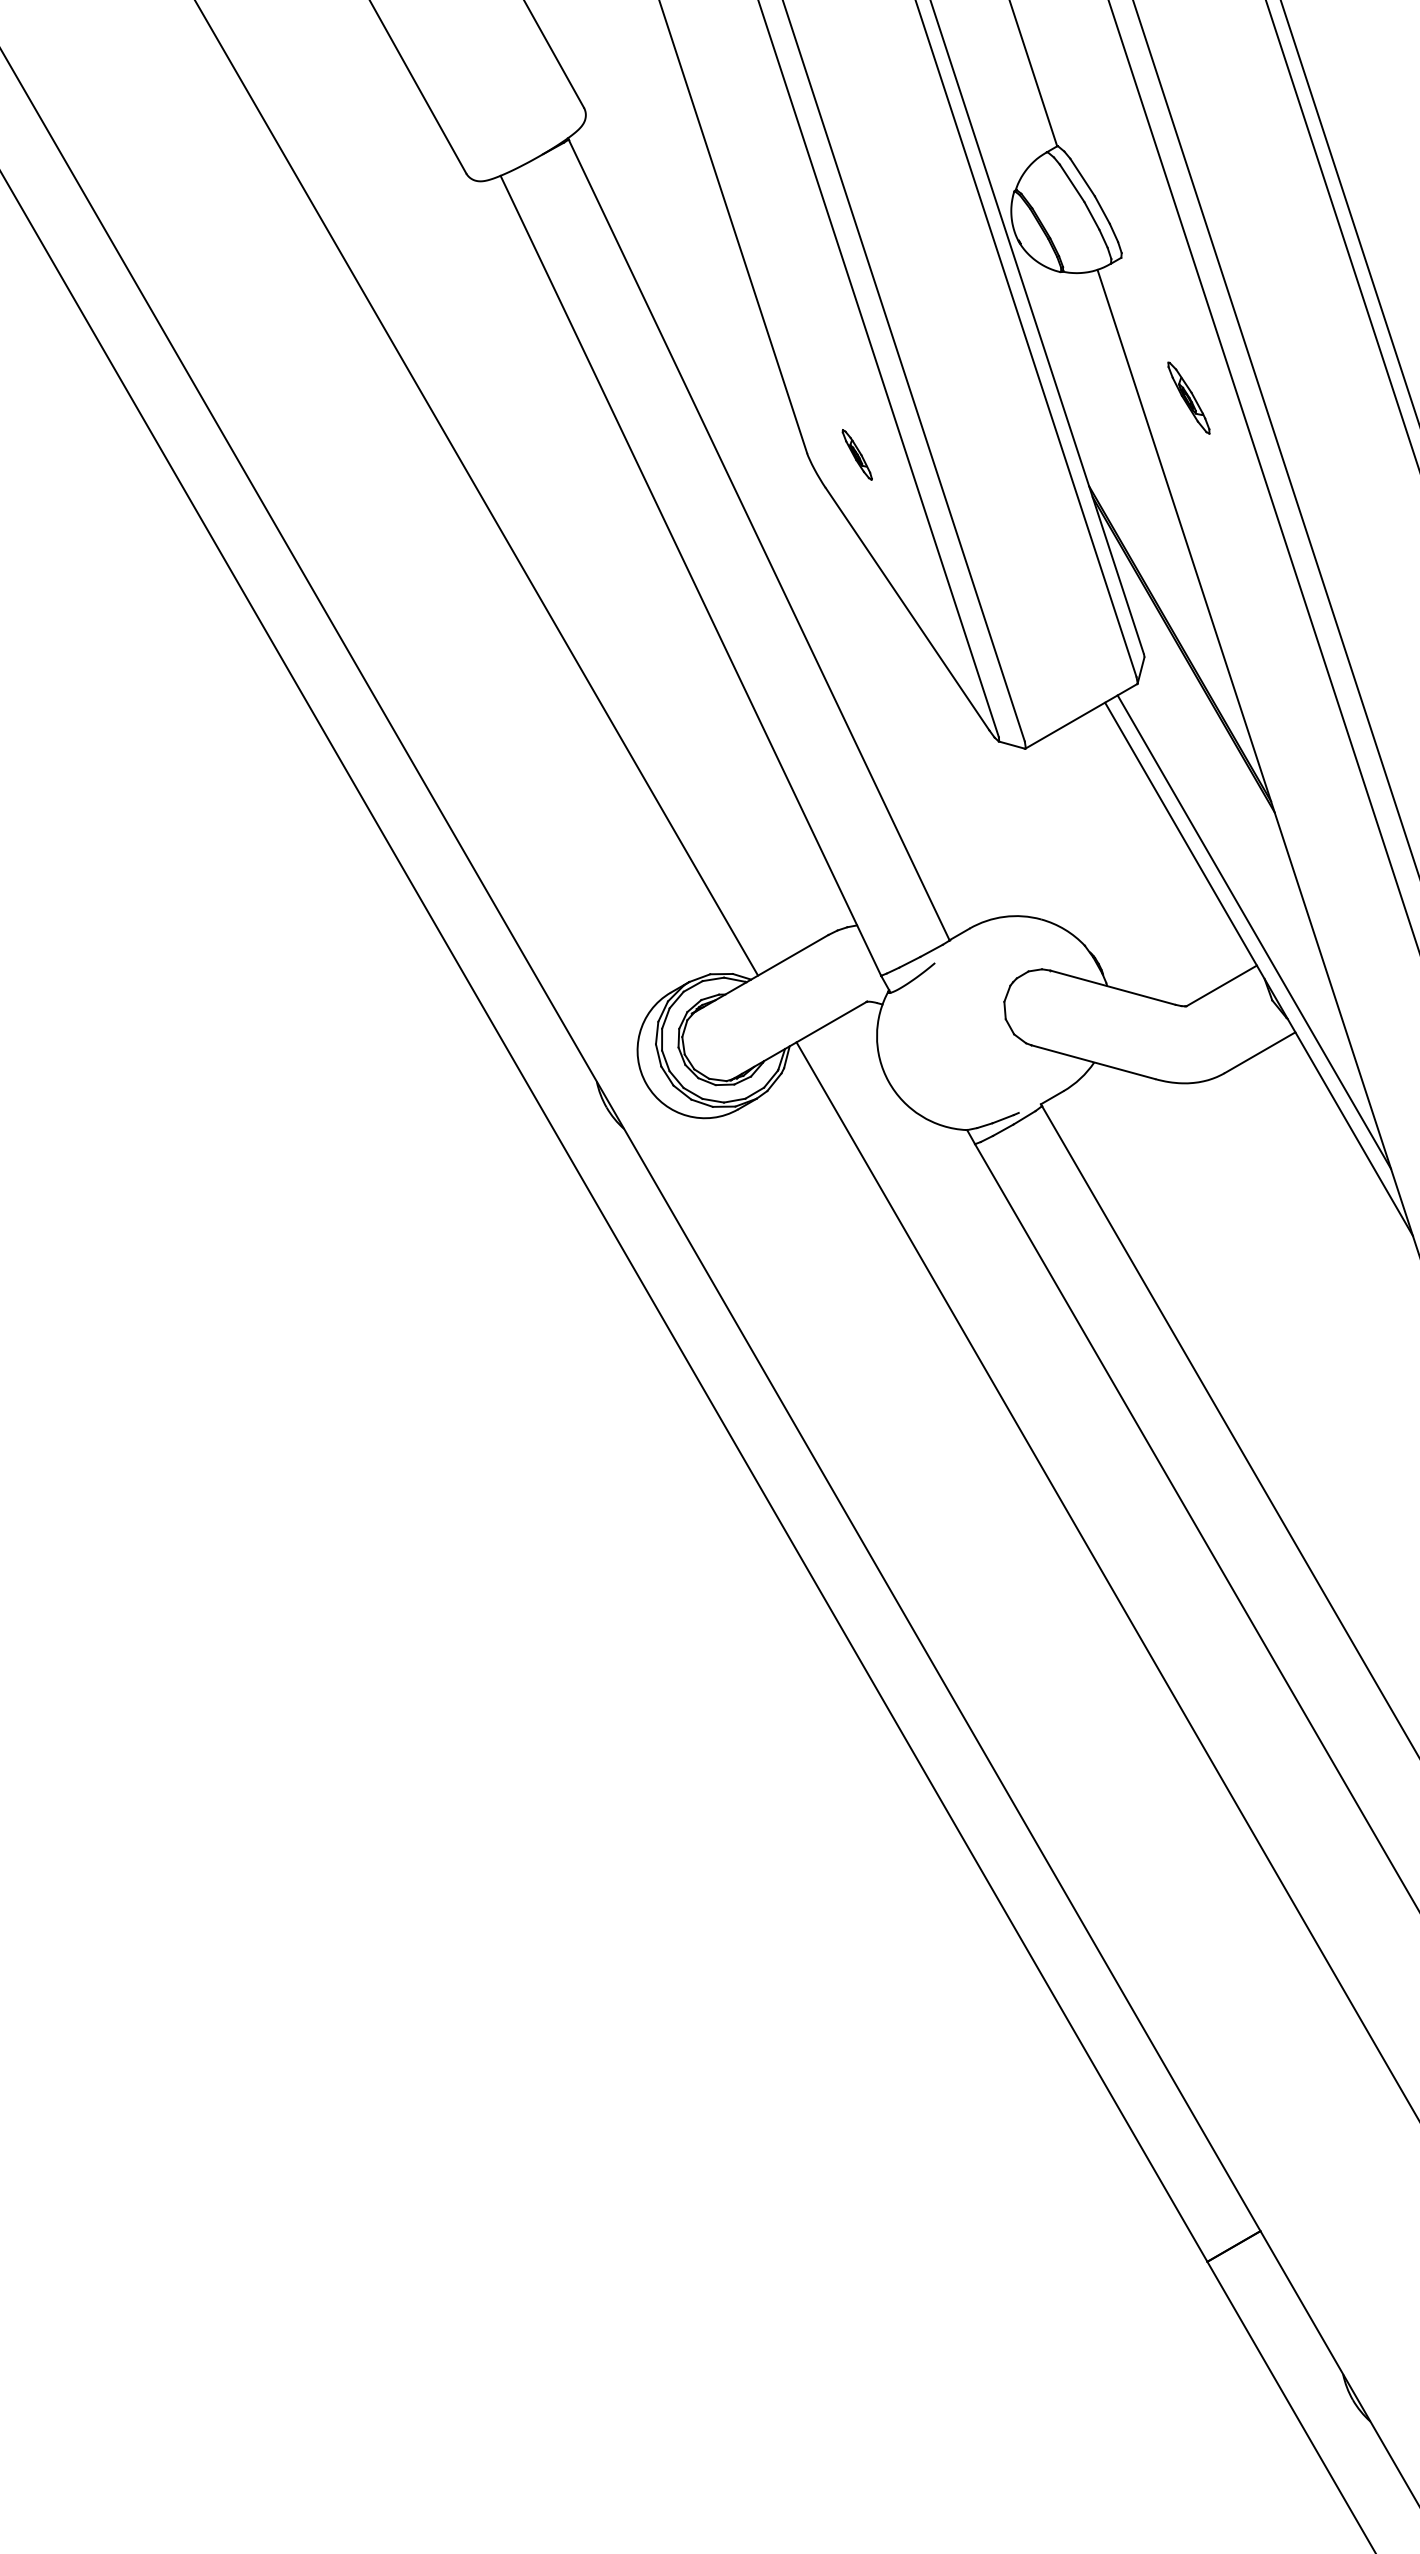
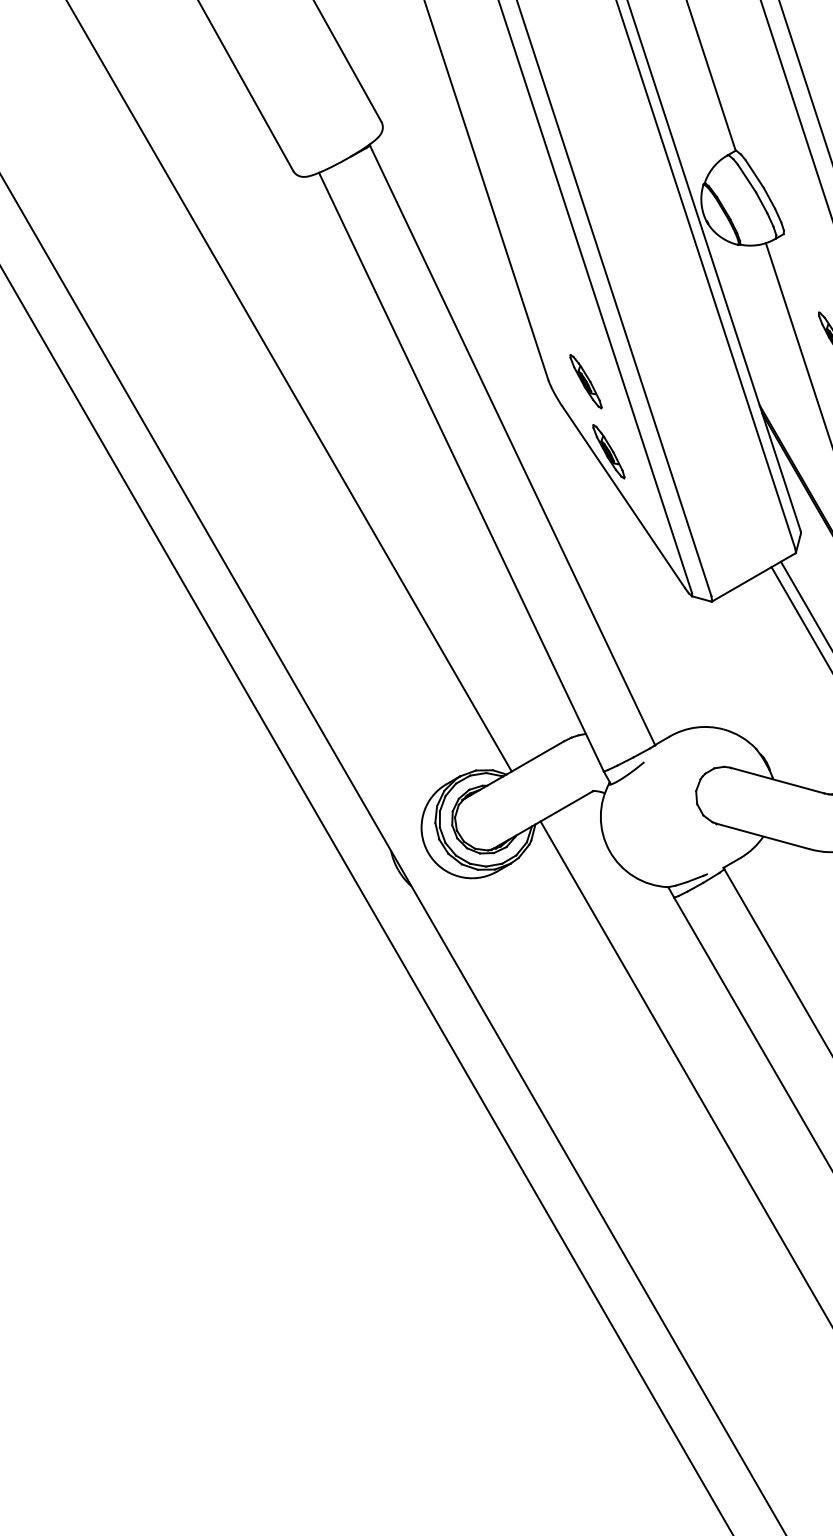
part: (857, 454) -> (586, 381), size x1.43
part: (887, 548) -> (608, 451), added

